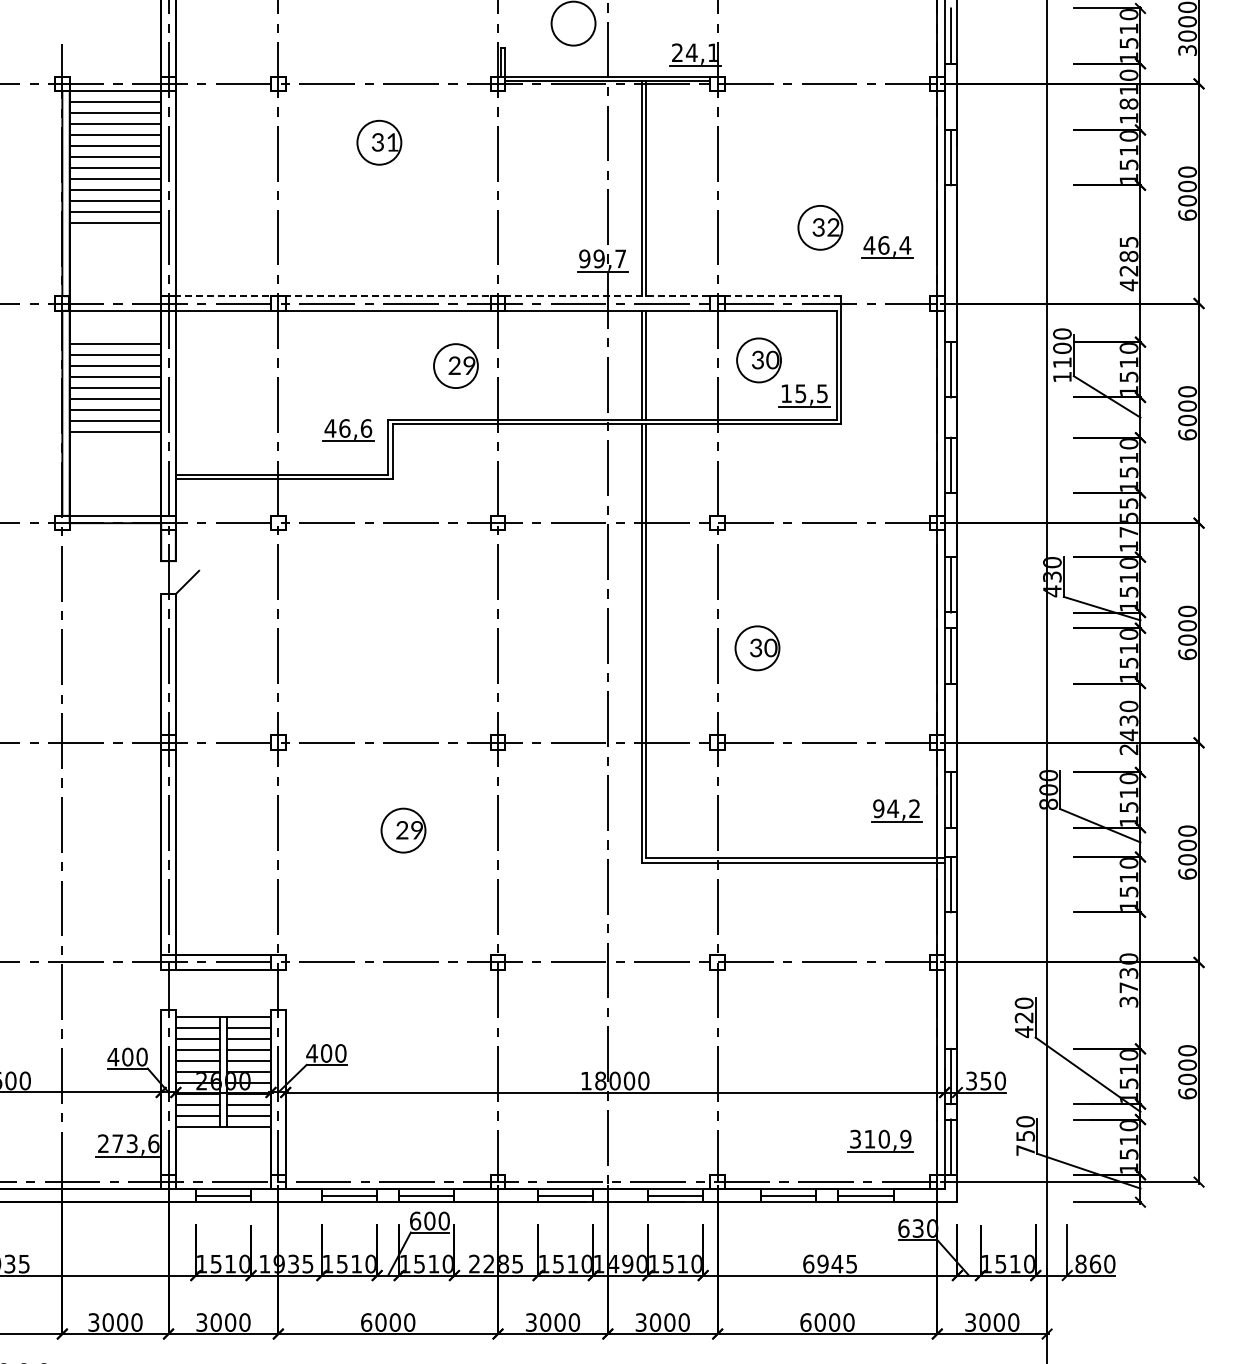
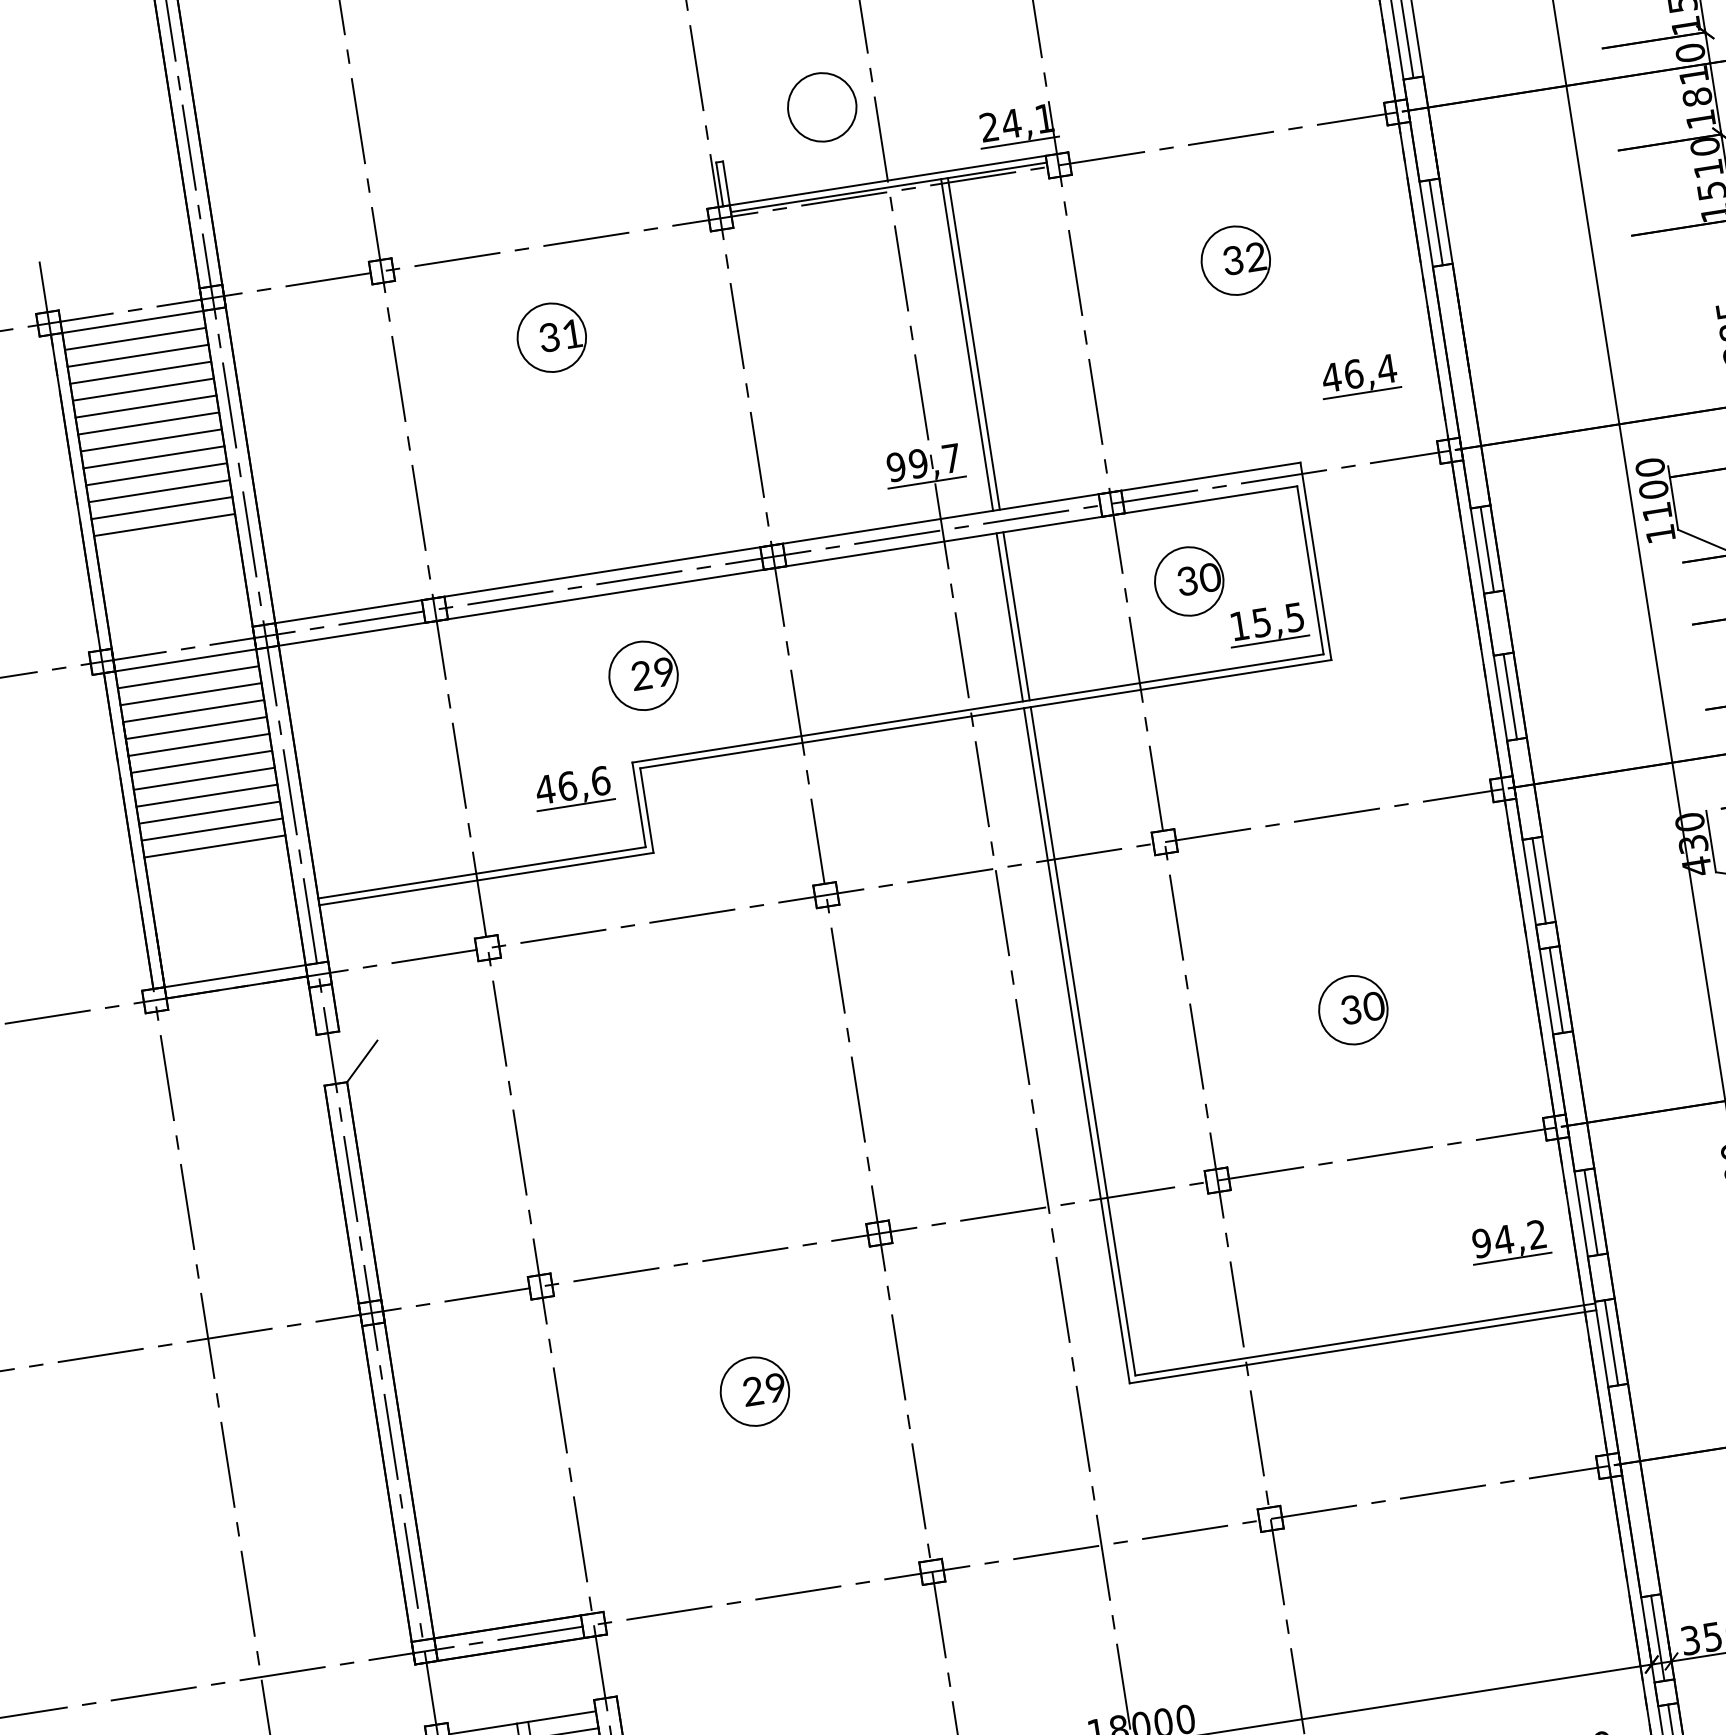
part: (820, 227) -> (1235, 260), moved
line: (508, 296) -> (787, 543), dashed -> solid
line: (115, 321) -> (188, 676), added
line: (115, 332) -> (191, 693), added
part: (455, 365) -> (642, 675), moved
part: (757, 648) -> (1353, 1010), moved

